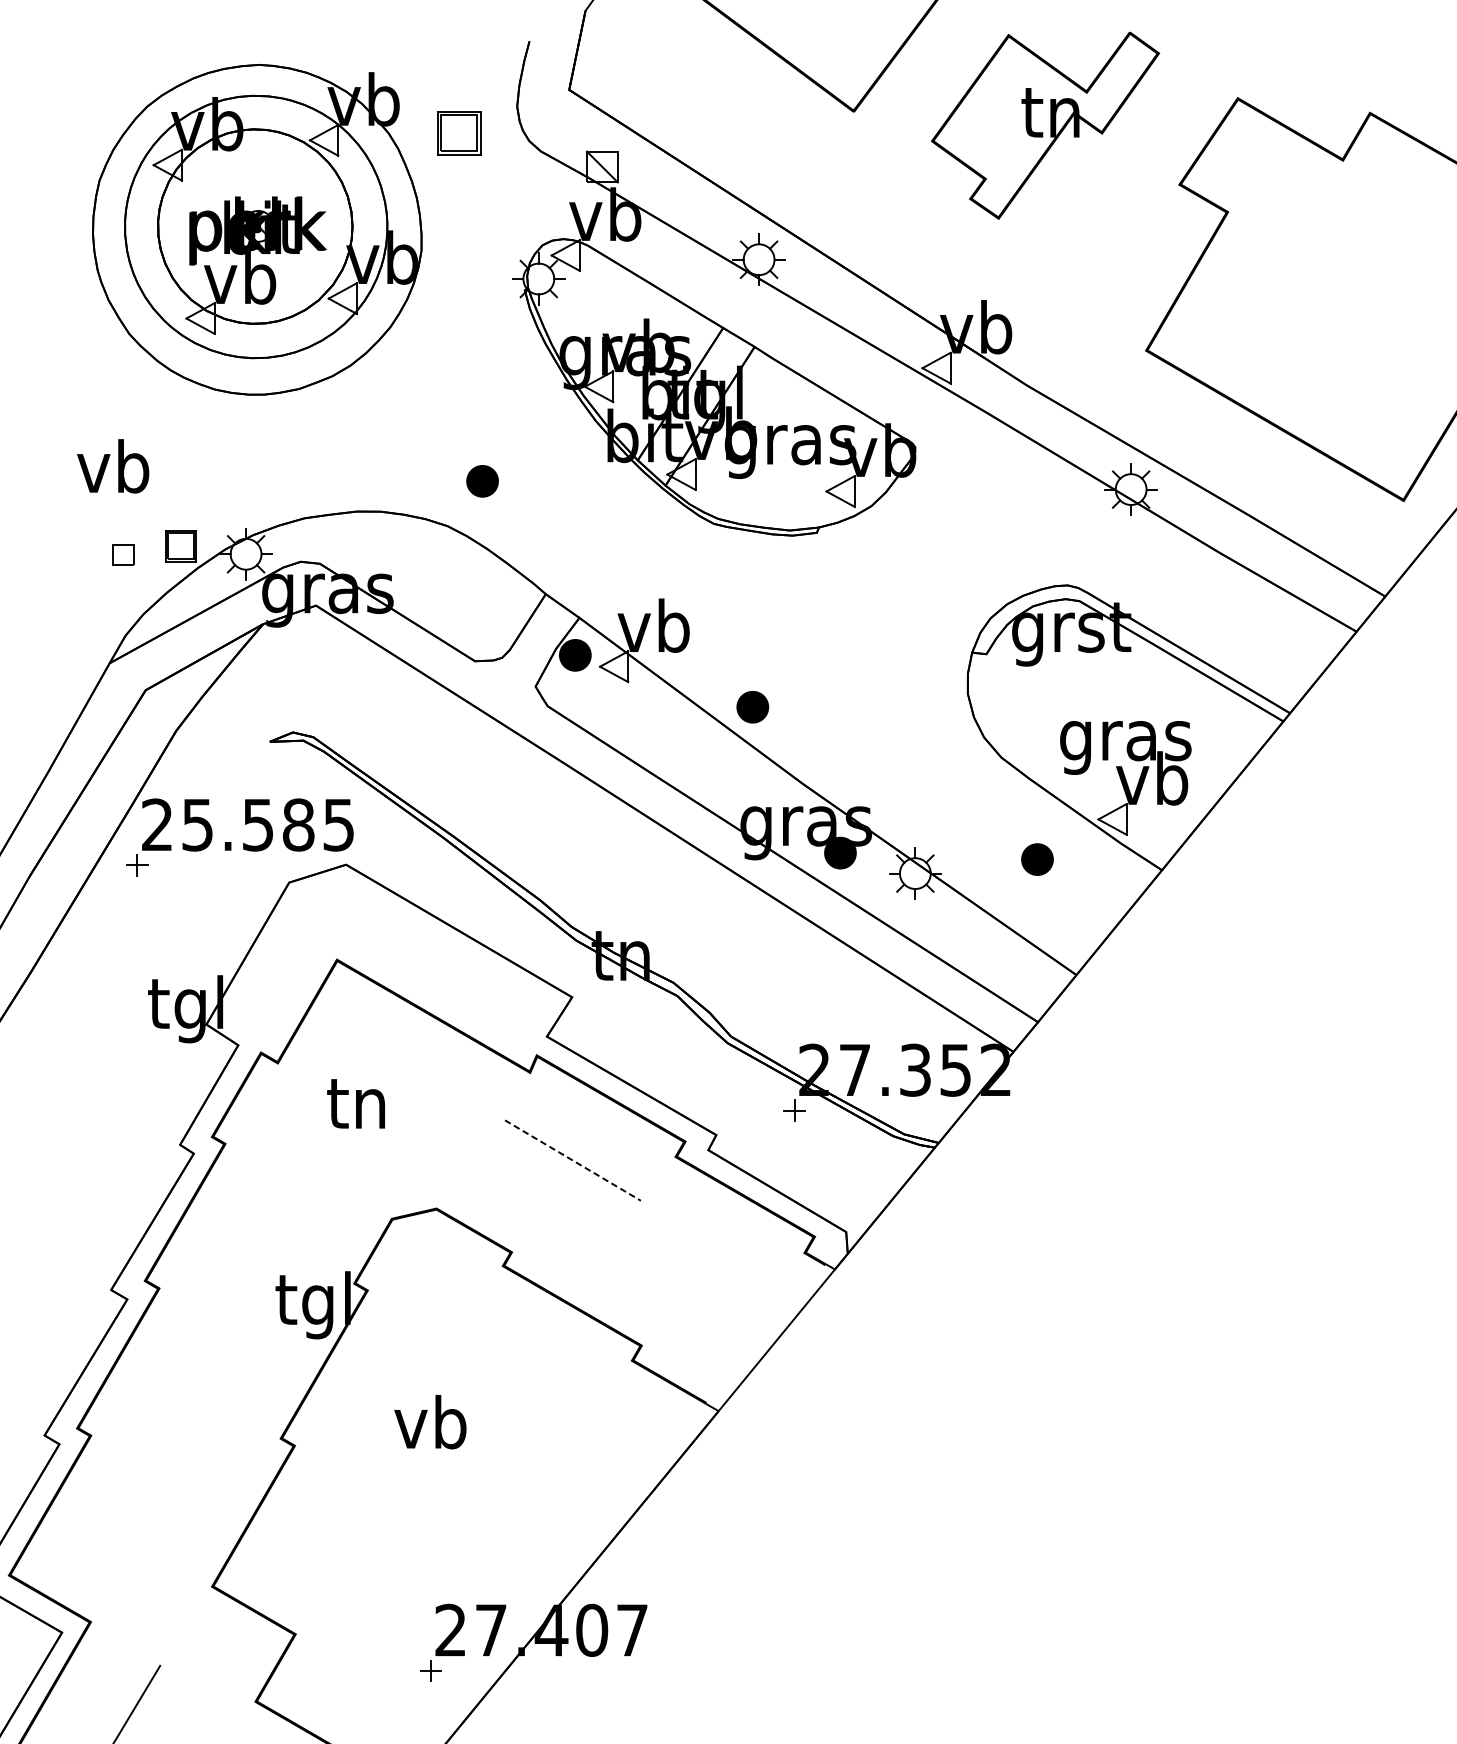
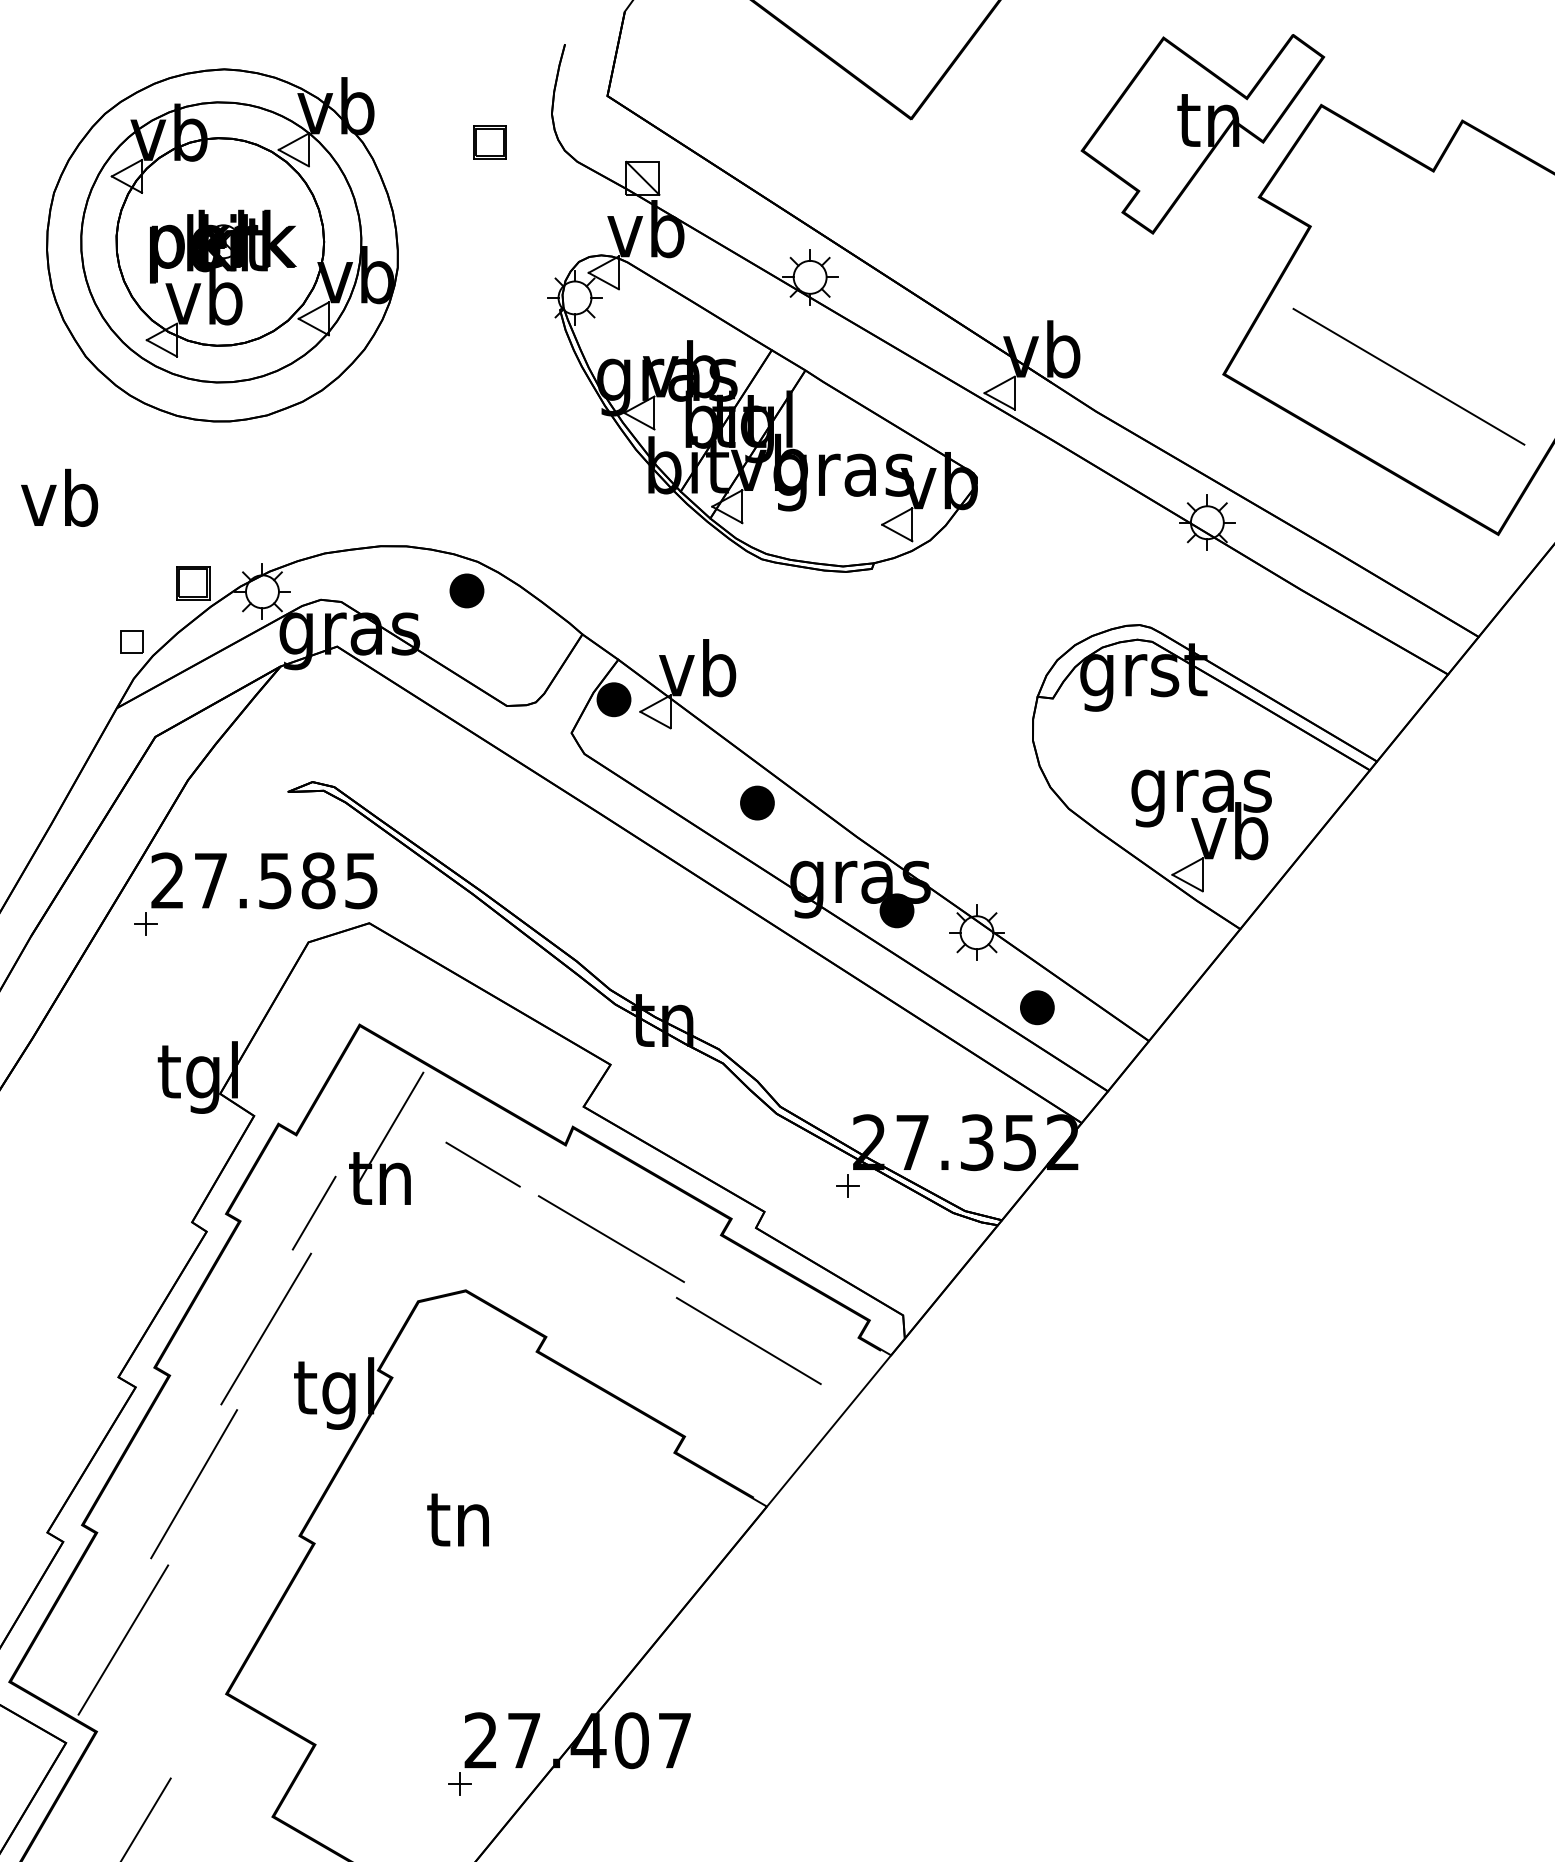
part: (1045, 125) -> (1202, 134), moved
part: (458, 133) -> (489, 142), size x0.71
part: (257, 229) -> (222, 245), moved
line: (1319, 352) -> (1408, 376), added
text: (113, 465) -> (59, 497), moved
part: (482, 480) -> (466, 590), moved
part: (123, 553) -> (131, 641), moved
part: (752, 706) -> (757, 802), moved
text: (197, 825) -> (210, 881), 25.585 -> 27.585
part: (1037, 859) -> (1037, 1007), moved
line: (365, 1056) -> (390, 1127), added
line: (452, 1090) -> (482, 1164), added
line: (293, 1135) -> (313, 1212), added
line: (573, 1160) -> (611, 1239), dashed -> solid
line: (249, 1244) -> (266, 1328), added
line: (701, 1256) -> (748, 1341), added
line: (182, 1390) -> (194, 1484), added
text: (429, 1422) -> (458, 1518), vb -> tn
line: (115, 1535) -> (123, 1639), added

